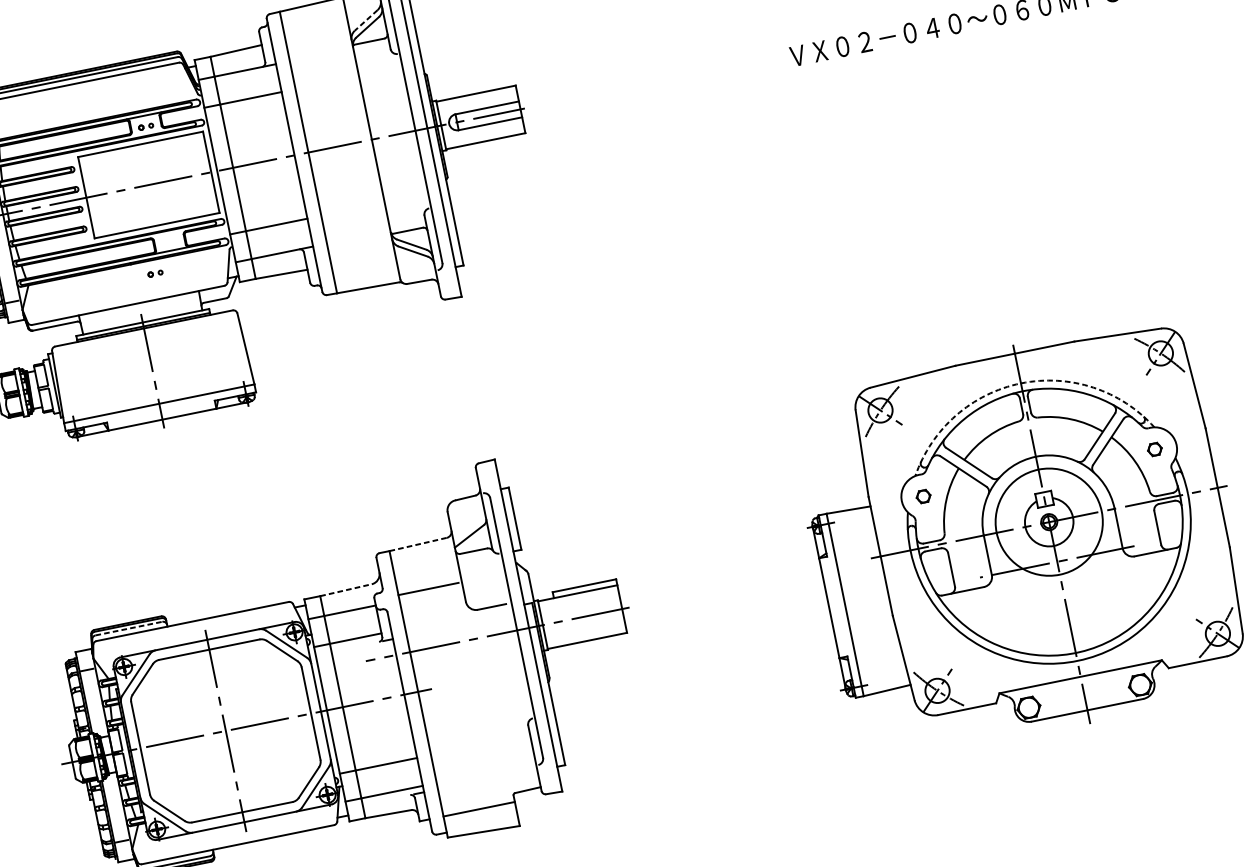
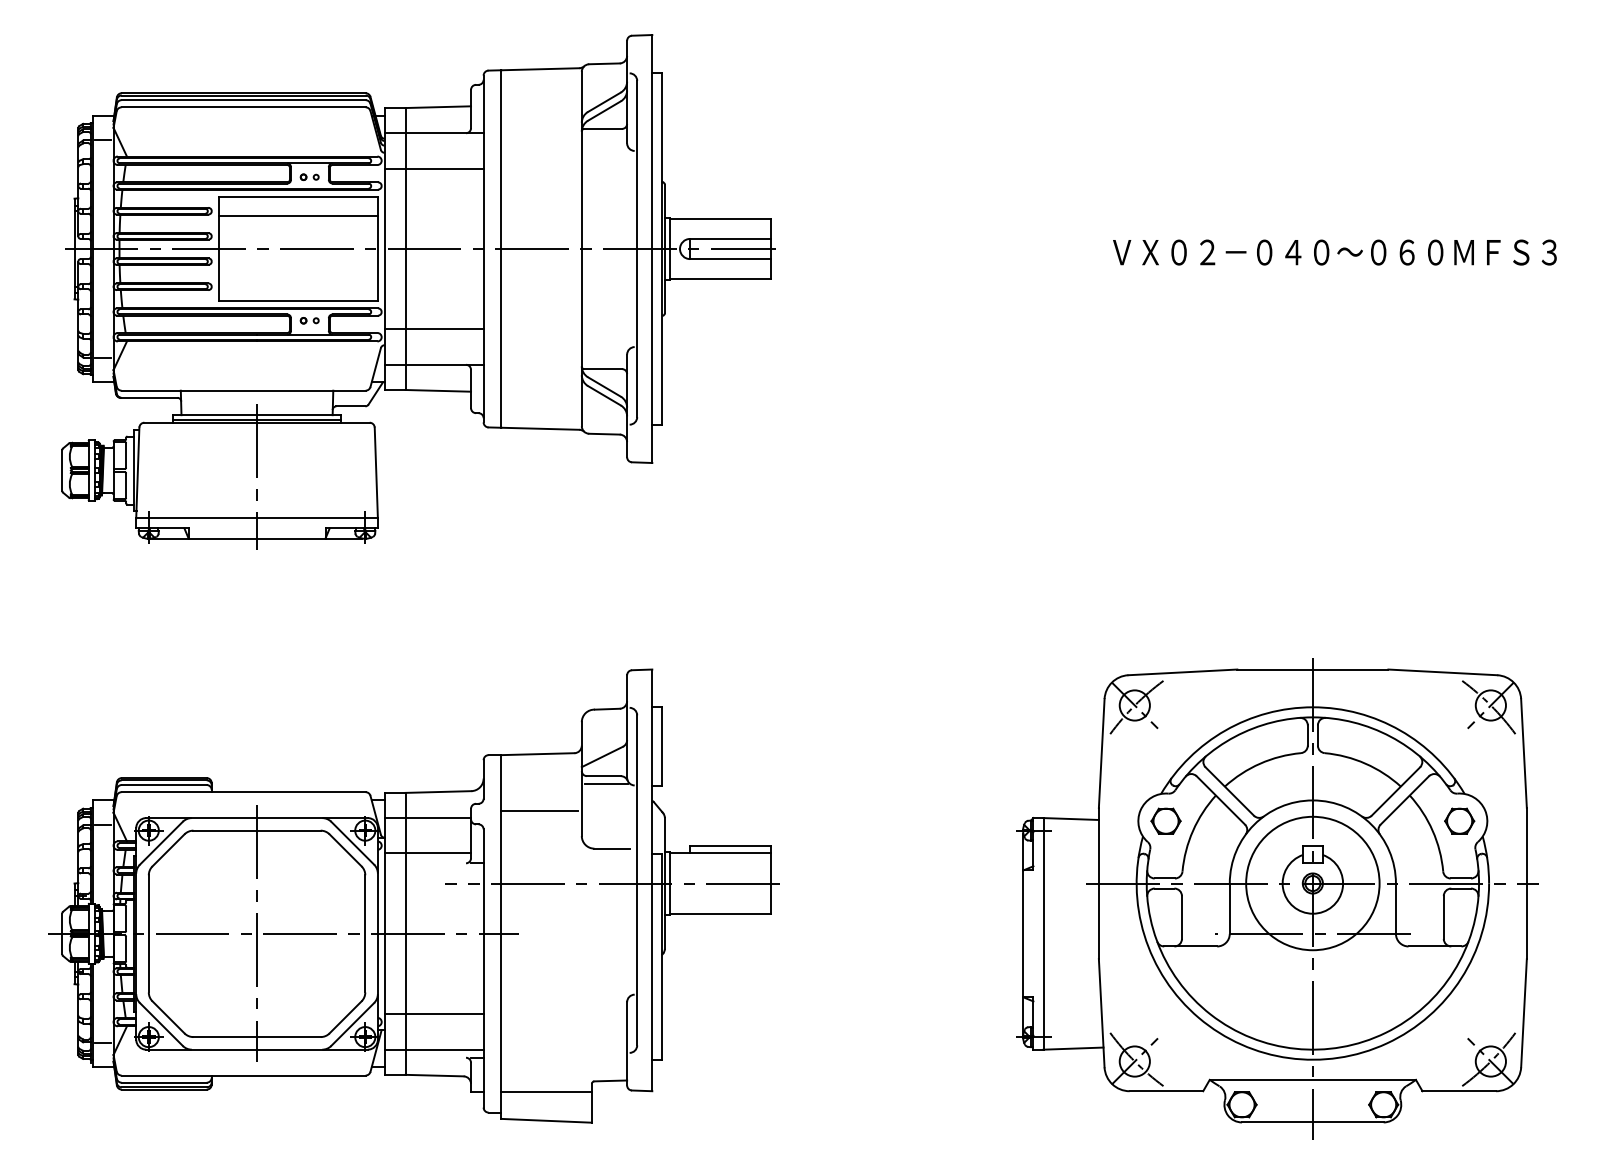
line: (366, 20) -> (604, 102), dashed -> solid
line: (143, 159) -> (298, 216), added
part: (155, 273) -> (309, 320), moved
arc: (1020, 383) -> (1312, 707), dashed -> solid
part: (1154, 449) -> (1459, 820), size x1.67
part: (923, 496) -> (1165, 820), size x1.67
line: (417, 544) -> (537, 754), dashed -> solid
line: (476, 556) -> (606, 783), added
line: (346, 590) -> (438, 792), dashed -> solid
line: (129, 628) -> (164, 785), dashed -> solid

